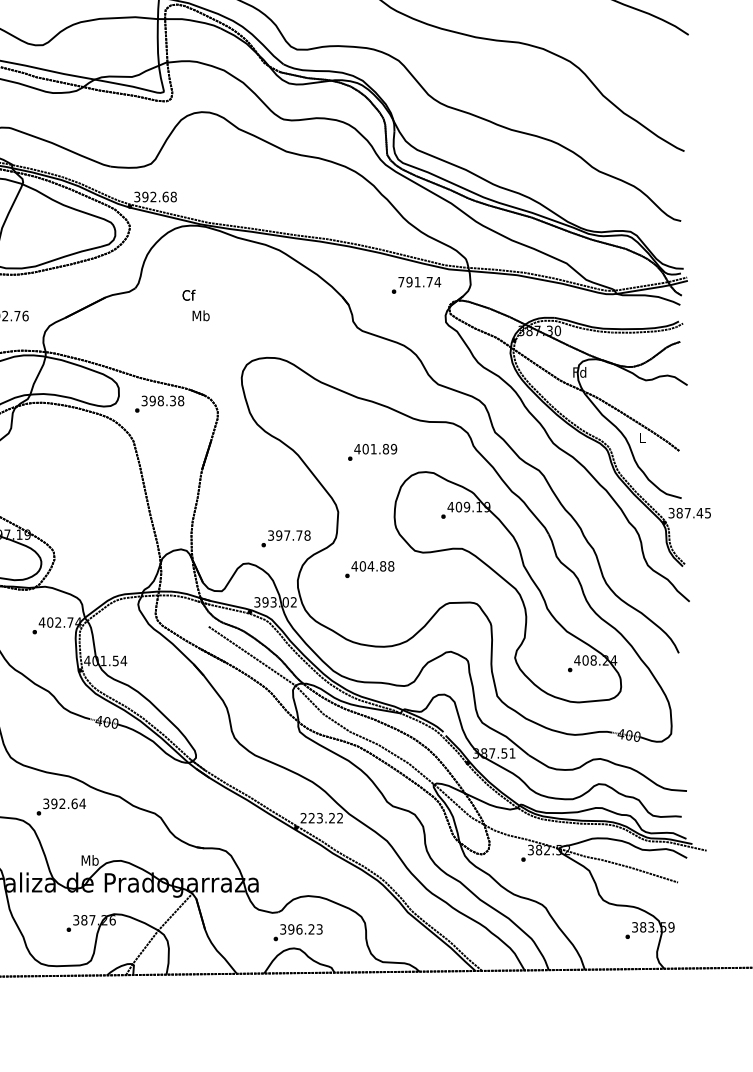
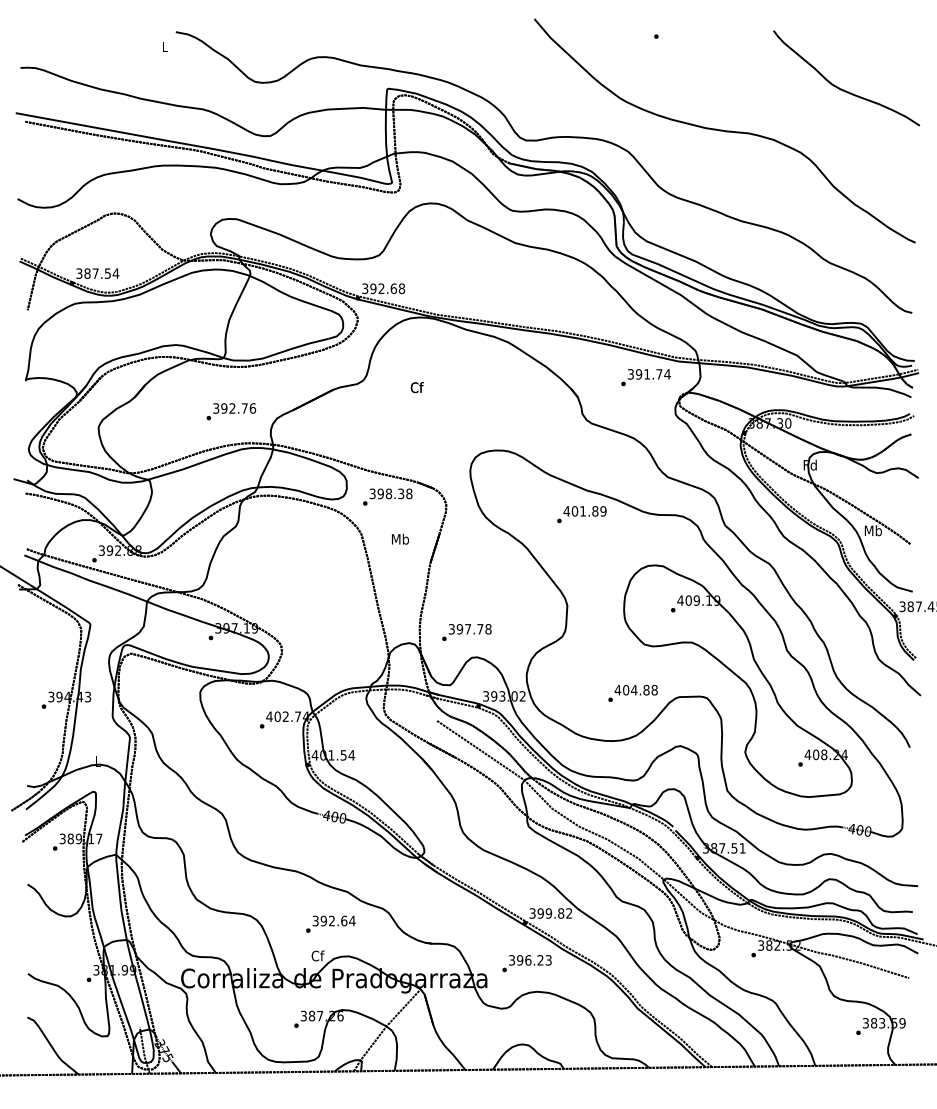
text: (401, 282) -> (630, 374), 791.74 -> 391.74
text: (201, 315) -> (400, 538), moved
text: (641, 437) -> (872, 530), L -> Mb
text: (372, 452) -> (581, 514), moved
text: (285, 538) -> (466, 632), moved
text: (369, 569) -> (632, 693), moved
text: (60, 806) -> (330, 923), moved
text: (317, 818) -> (546, 913), 223.22 -> 399.82
text: (89, 859) -> (317, 955), Mb -> Cf
text: (297, 932) -> (526, 963), moved

